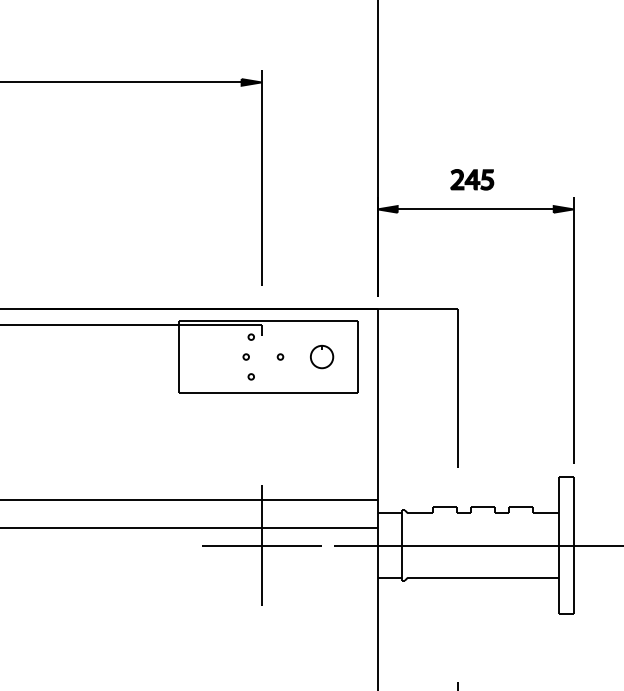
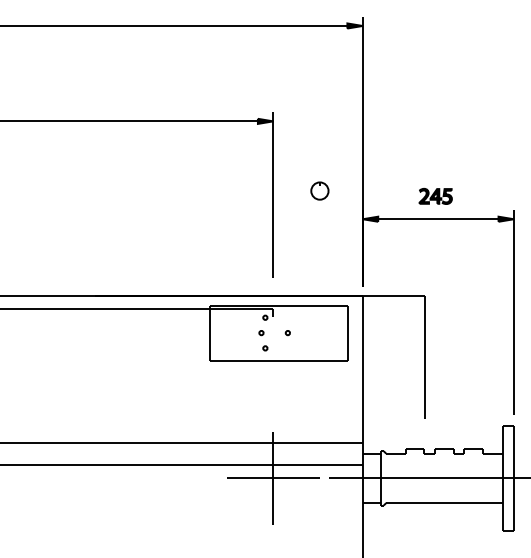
part: (321, 356) -> (319, 190), moved

